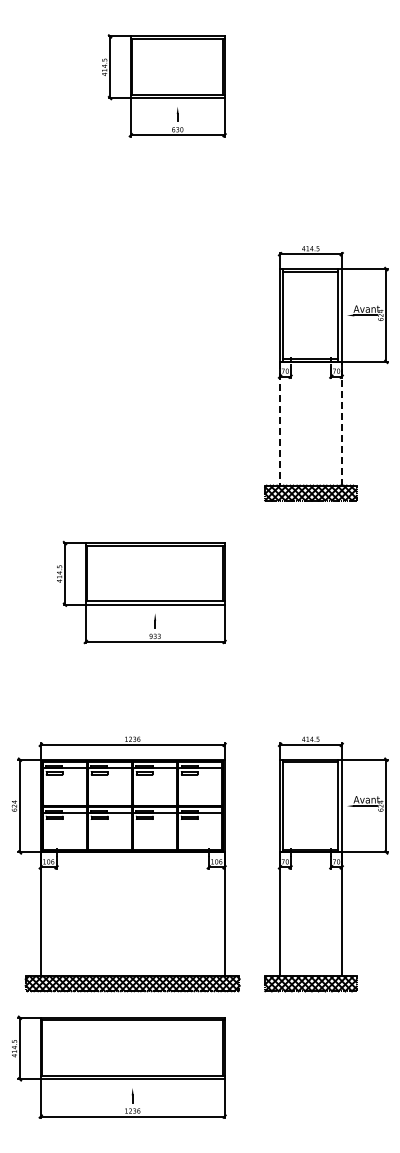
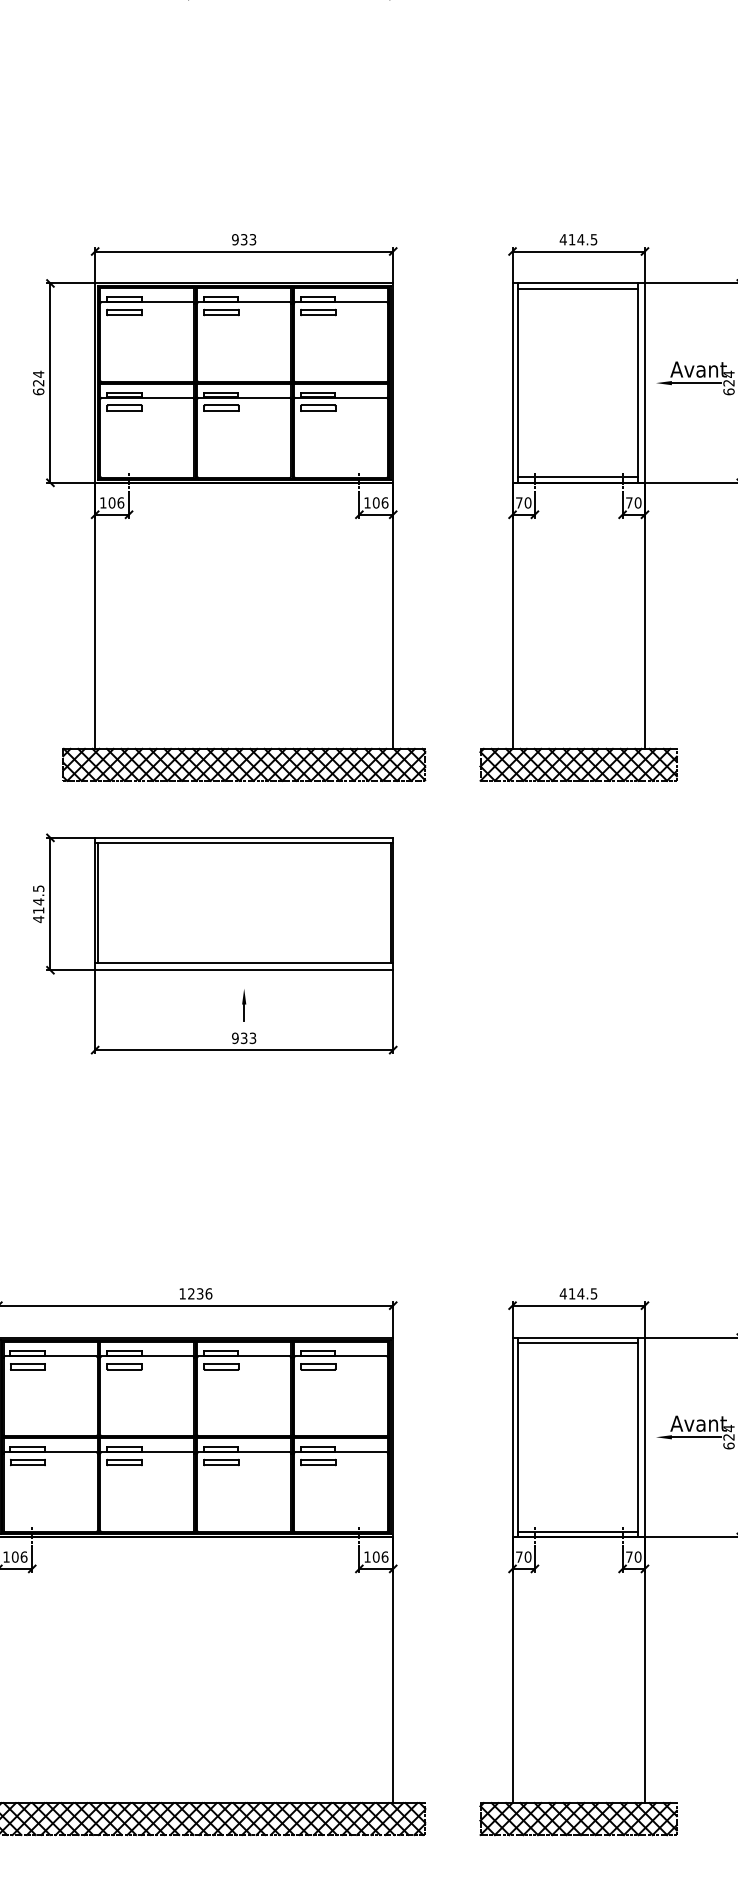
part: (148, 373) -> (229, 507), added
line: (280, 423) -> (513, 615), dashed -> solid
line: (341, 423) -> (644, 615), dashed -> solid
part: (141, 592) -> (214, 943), moved

